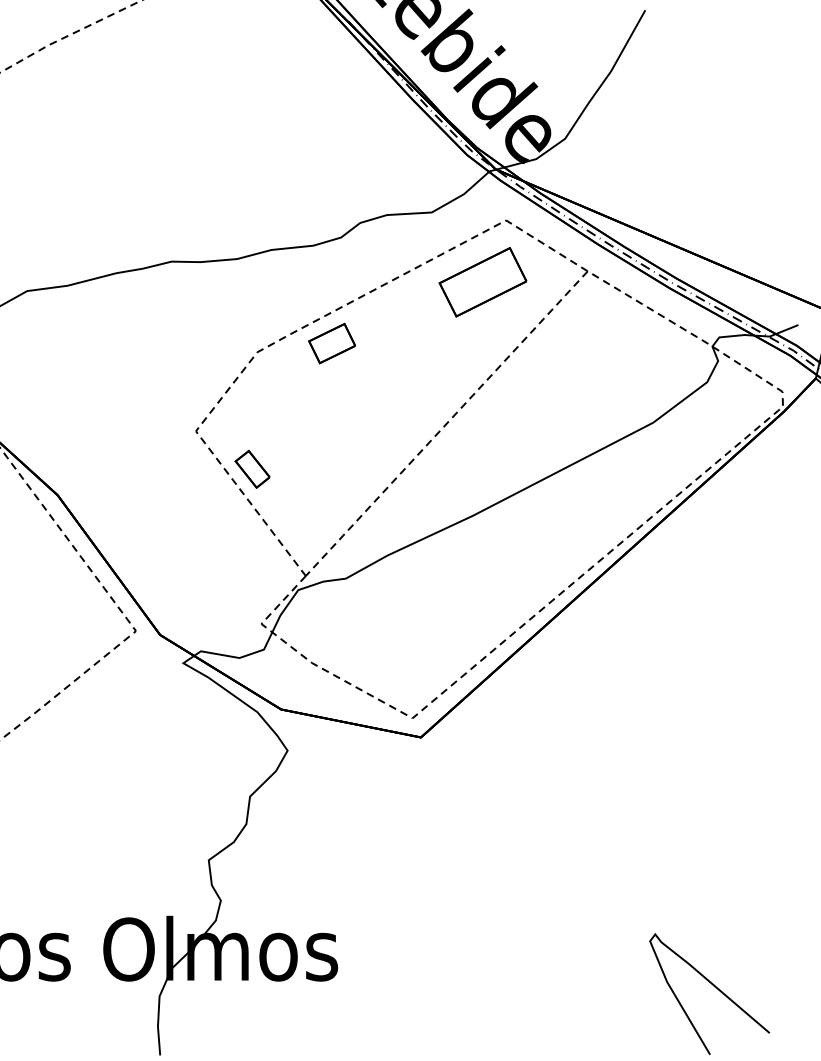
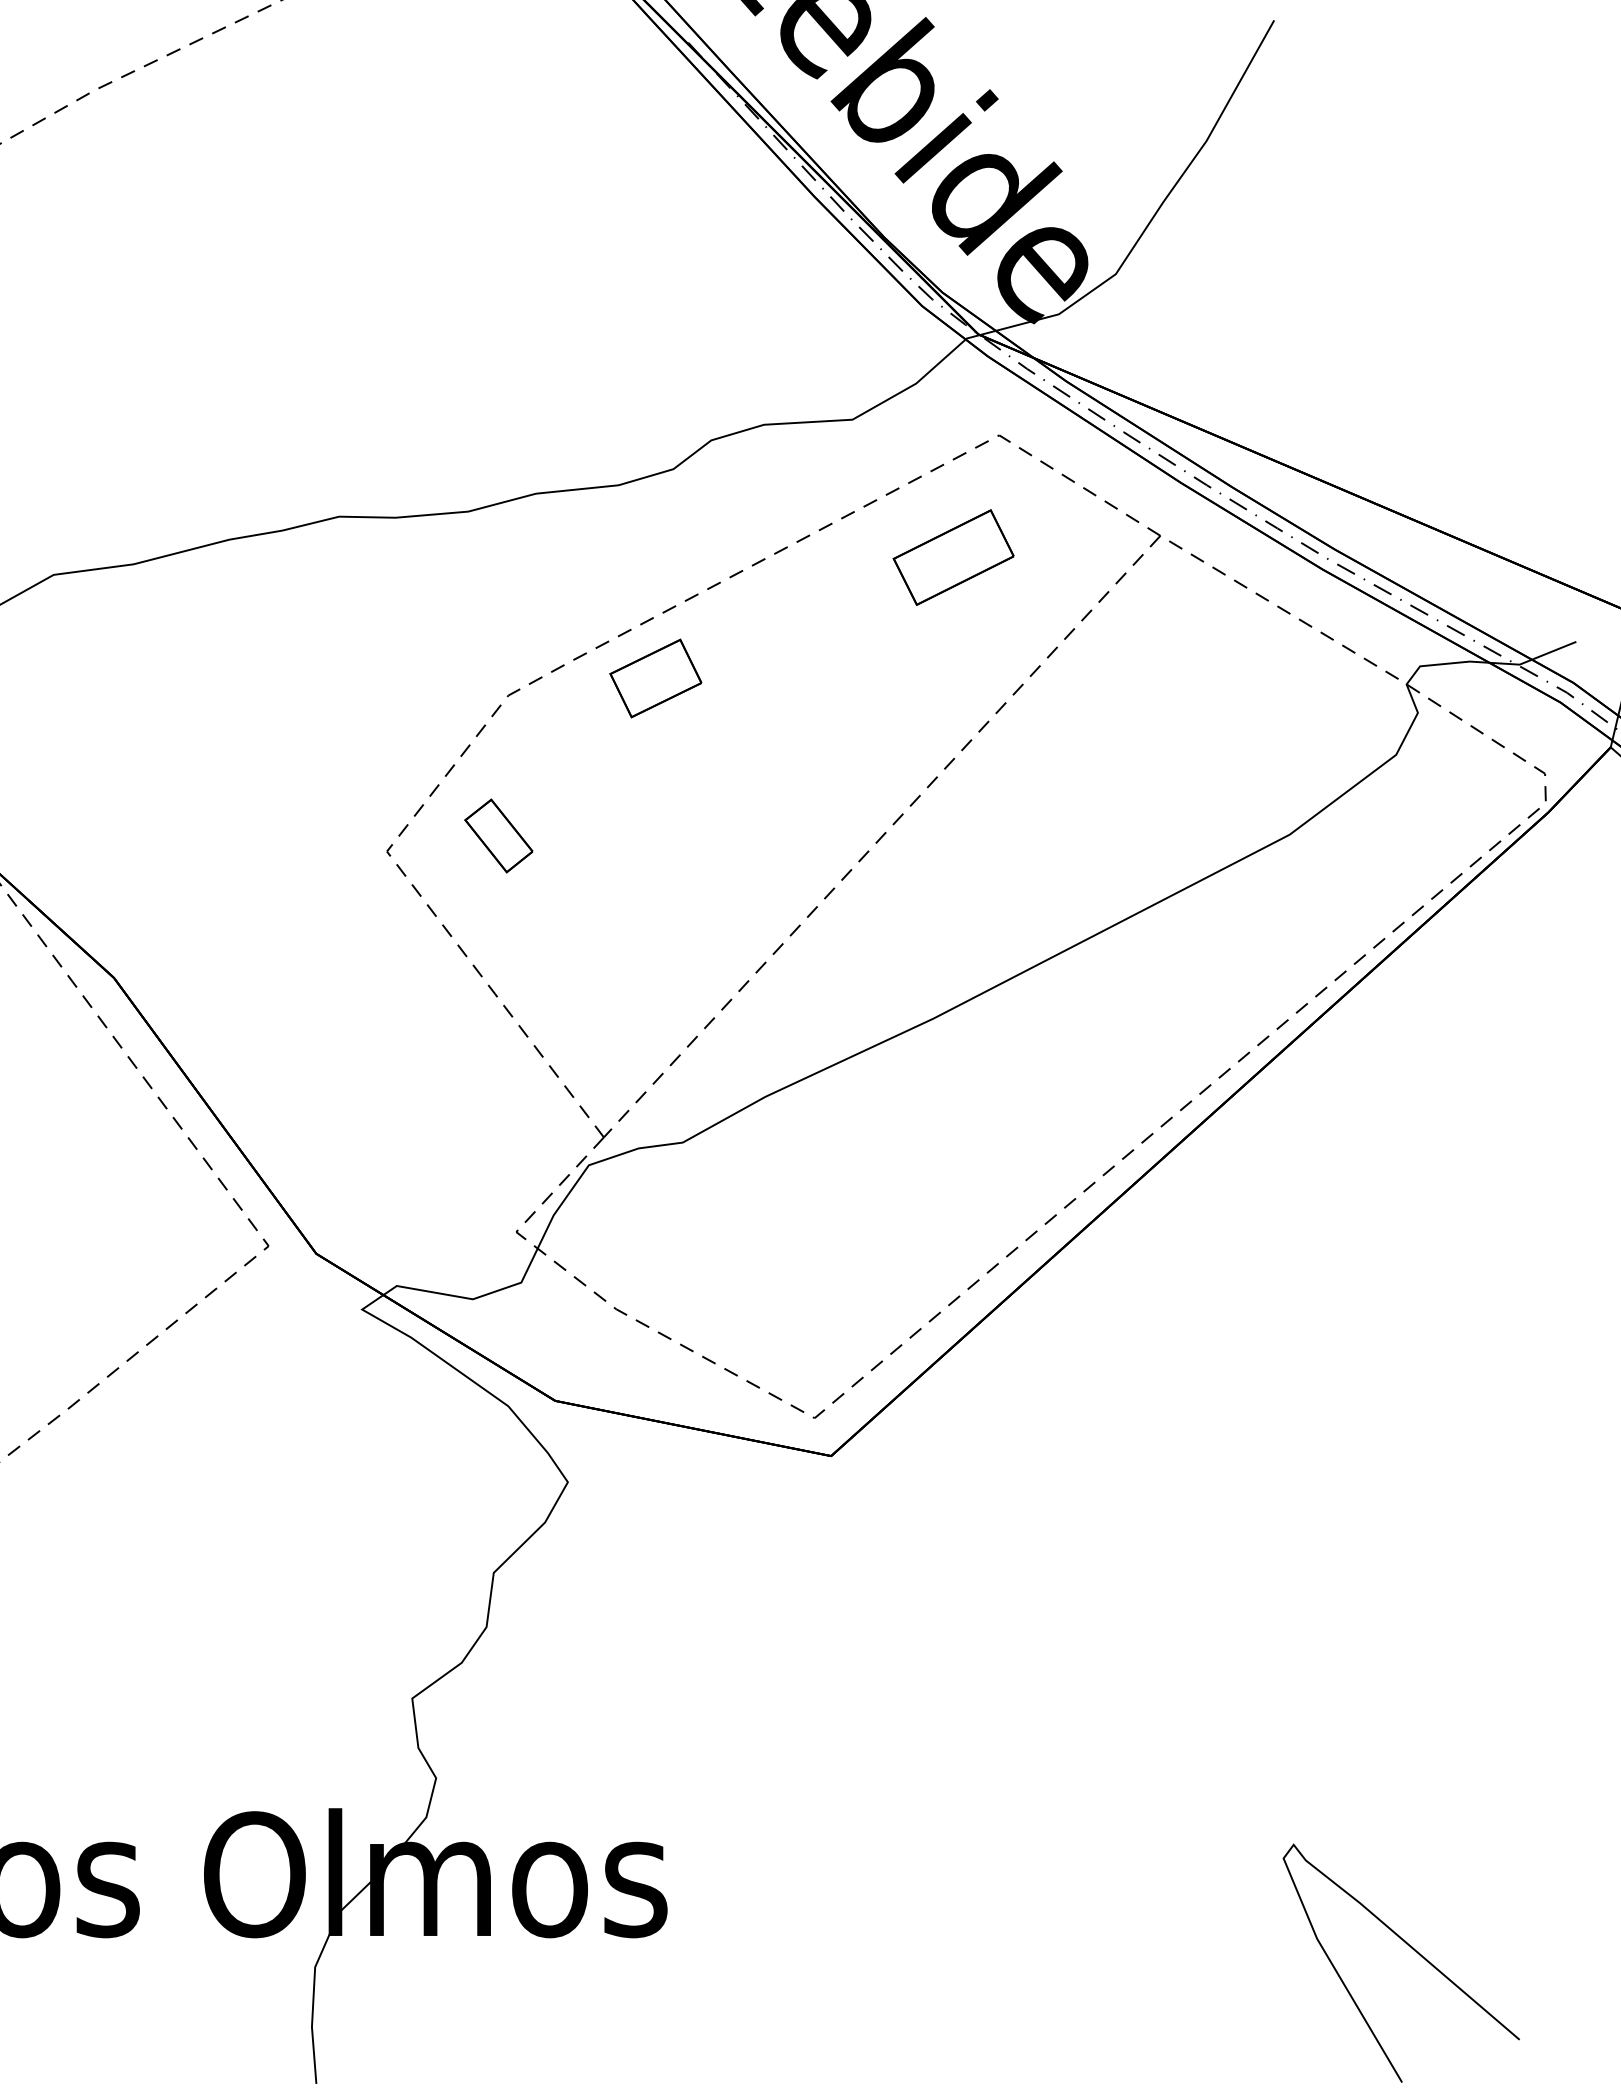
part: (482, 282) -> (952, 557), size x0.7
part: (252, 468) -> (498, 834), moved

